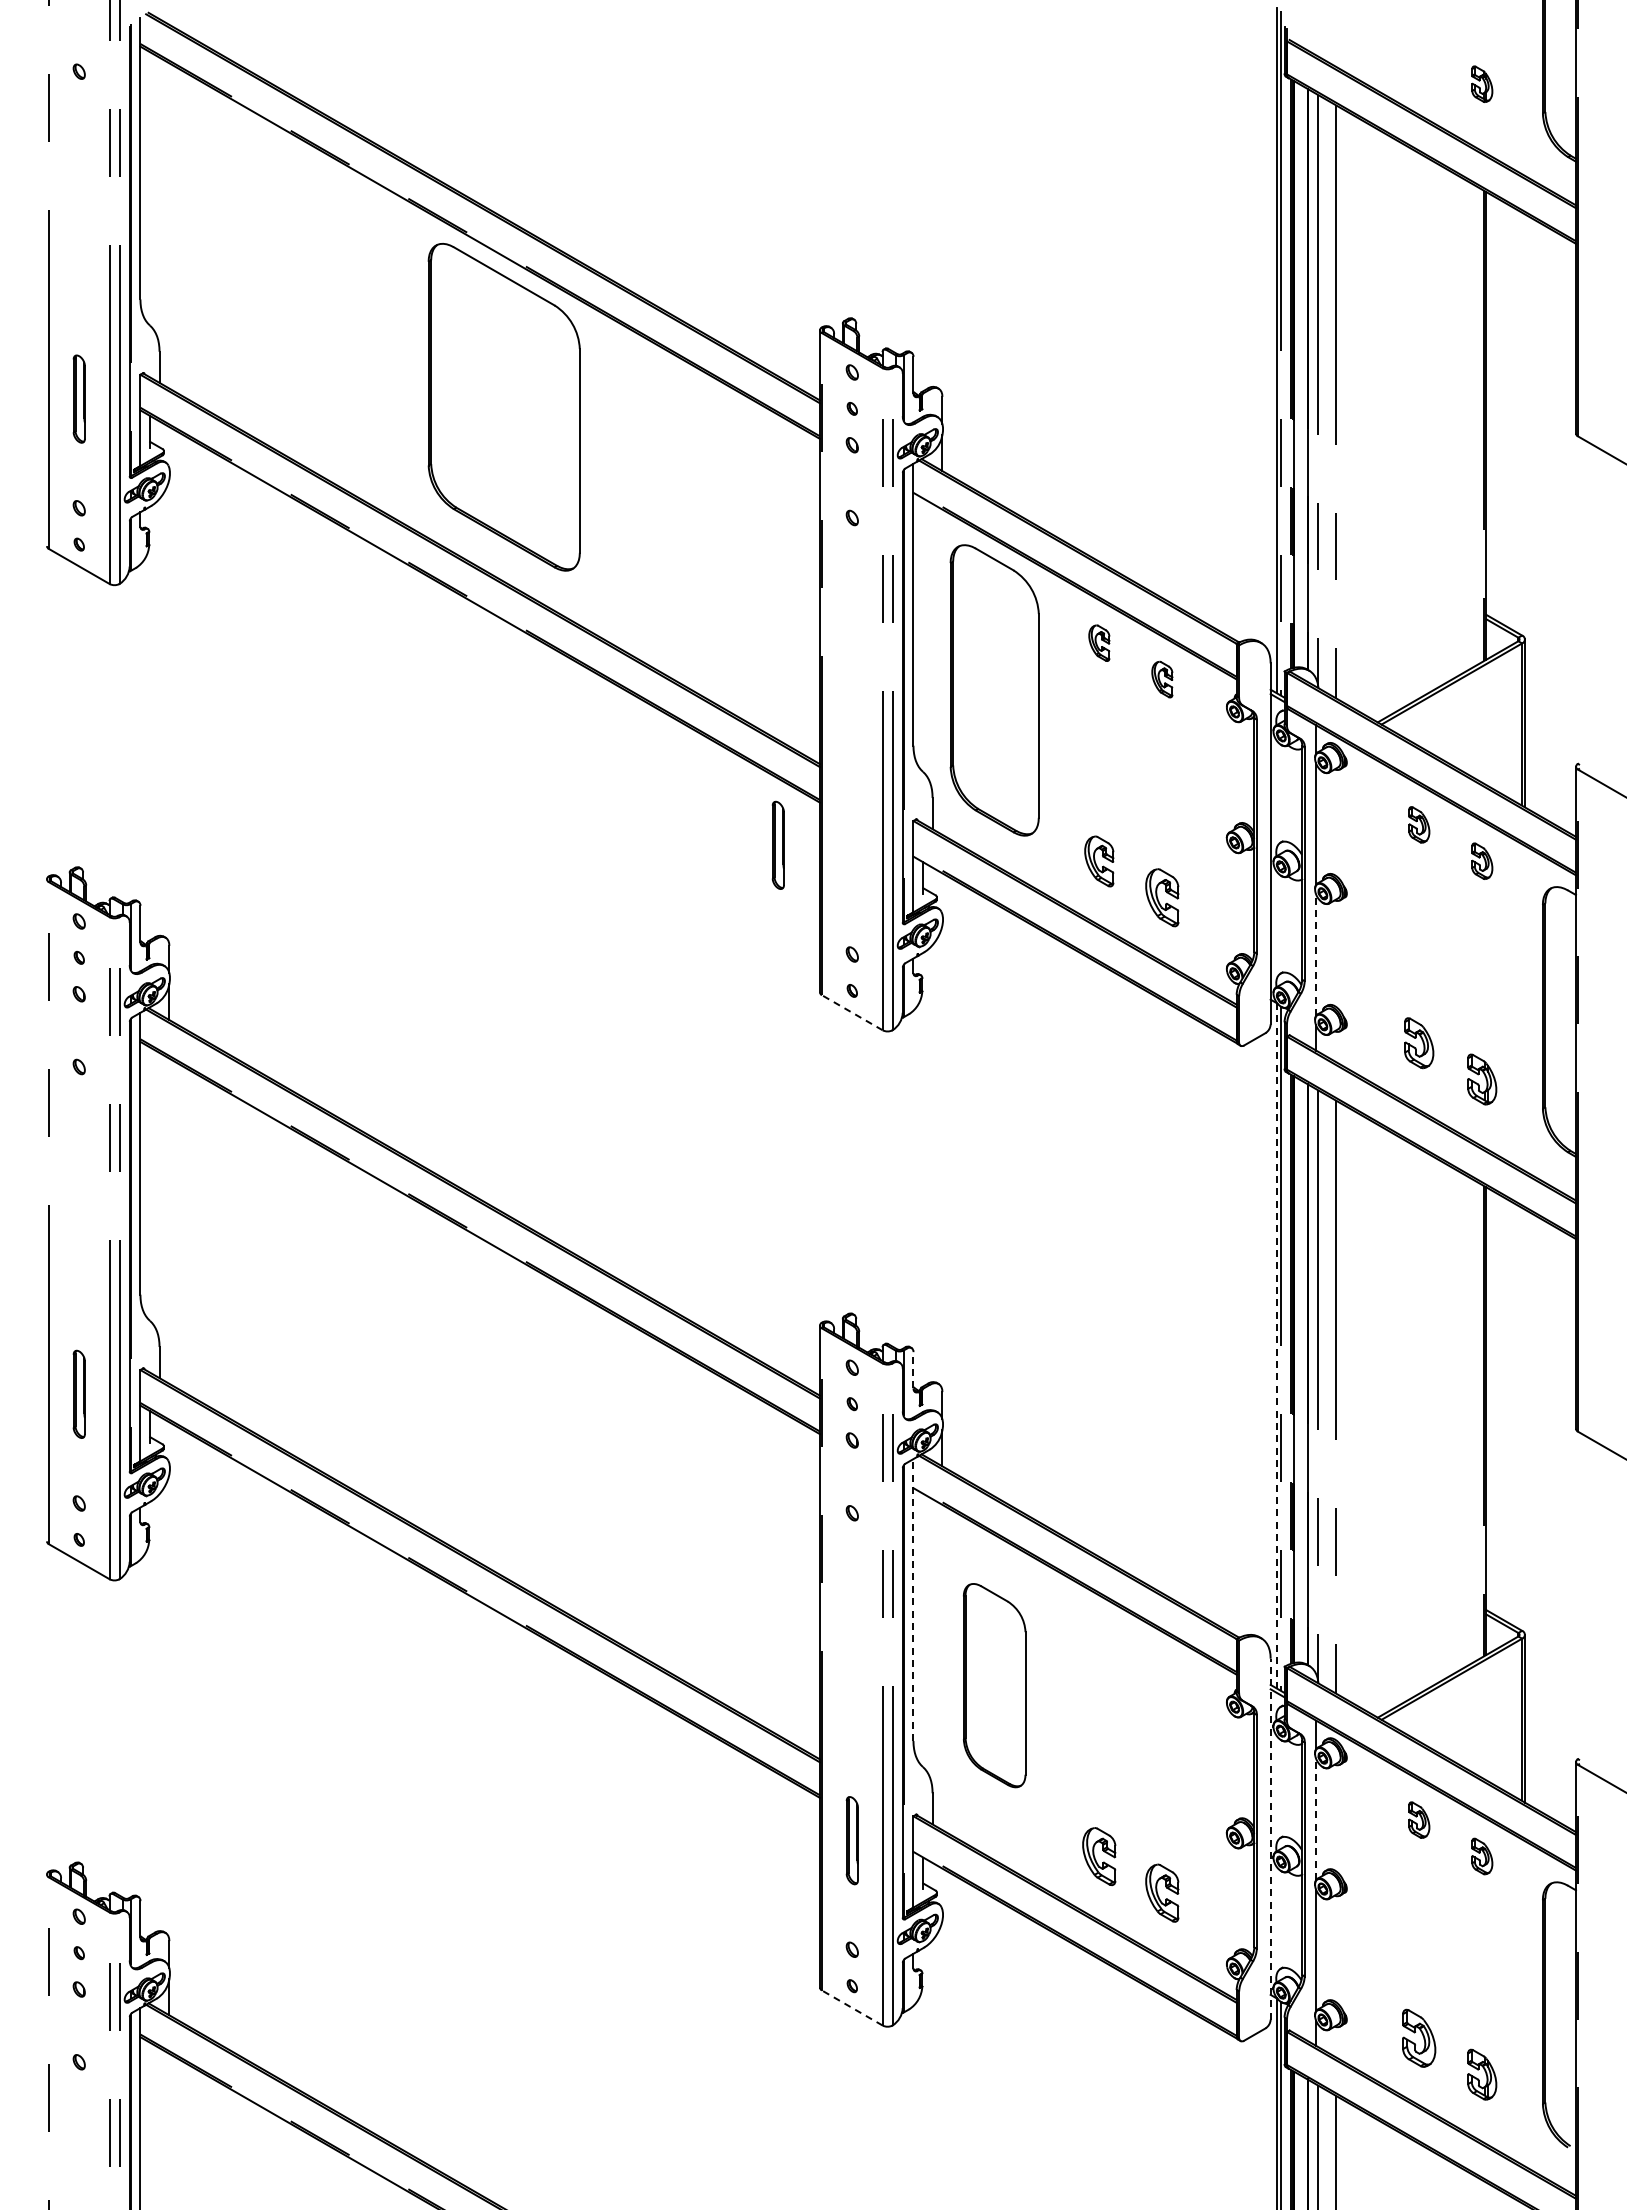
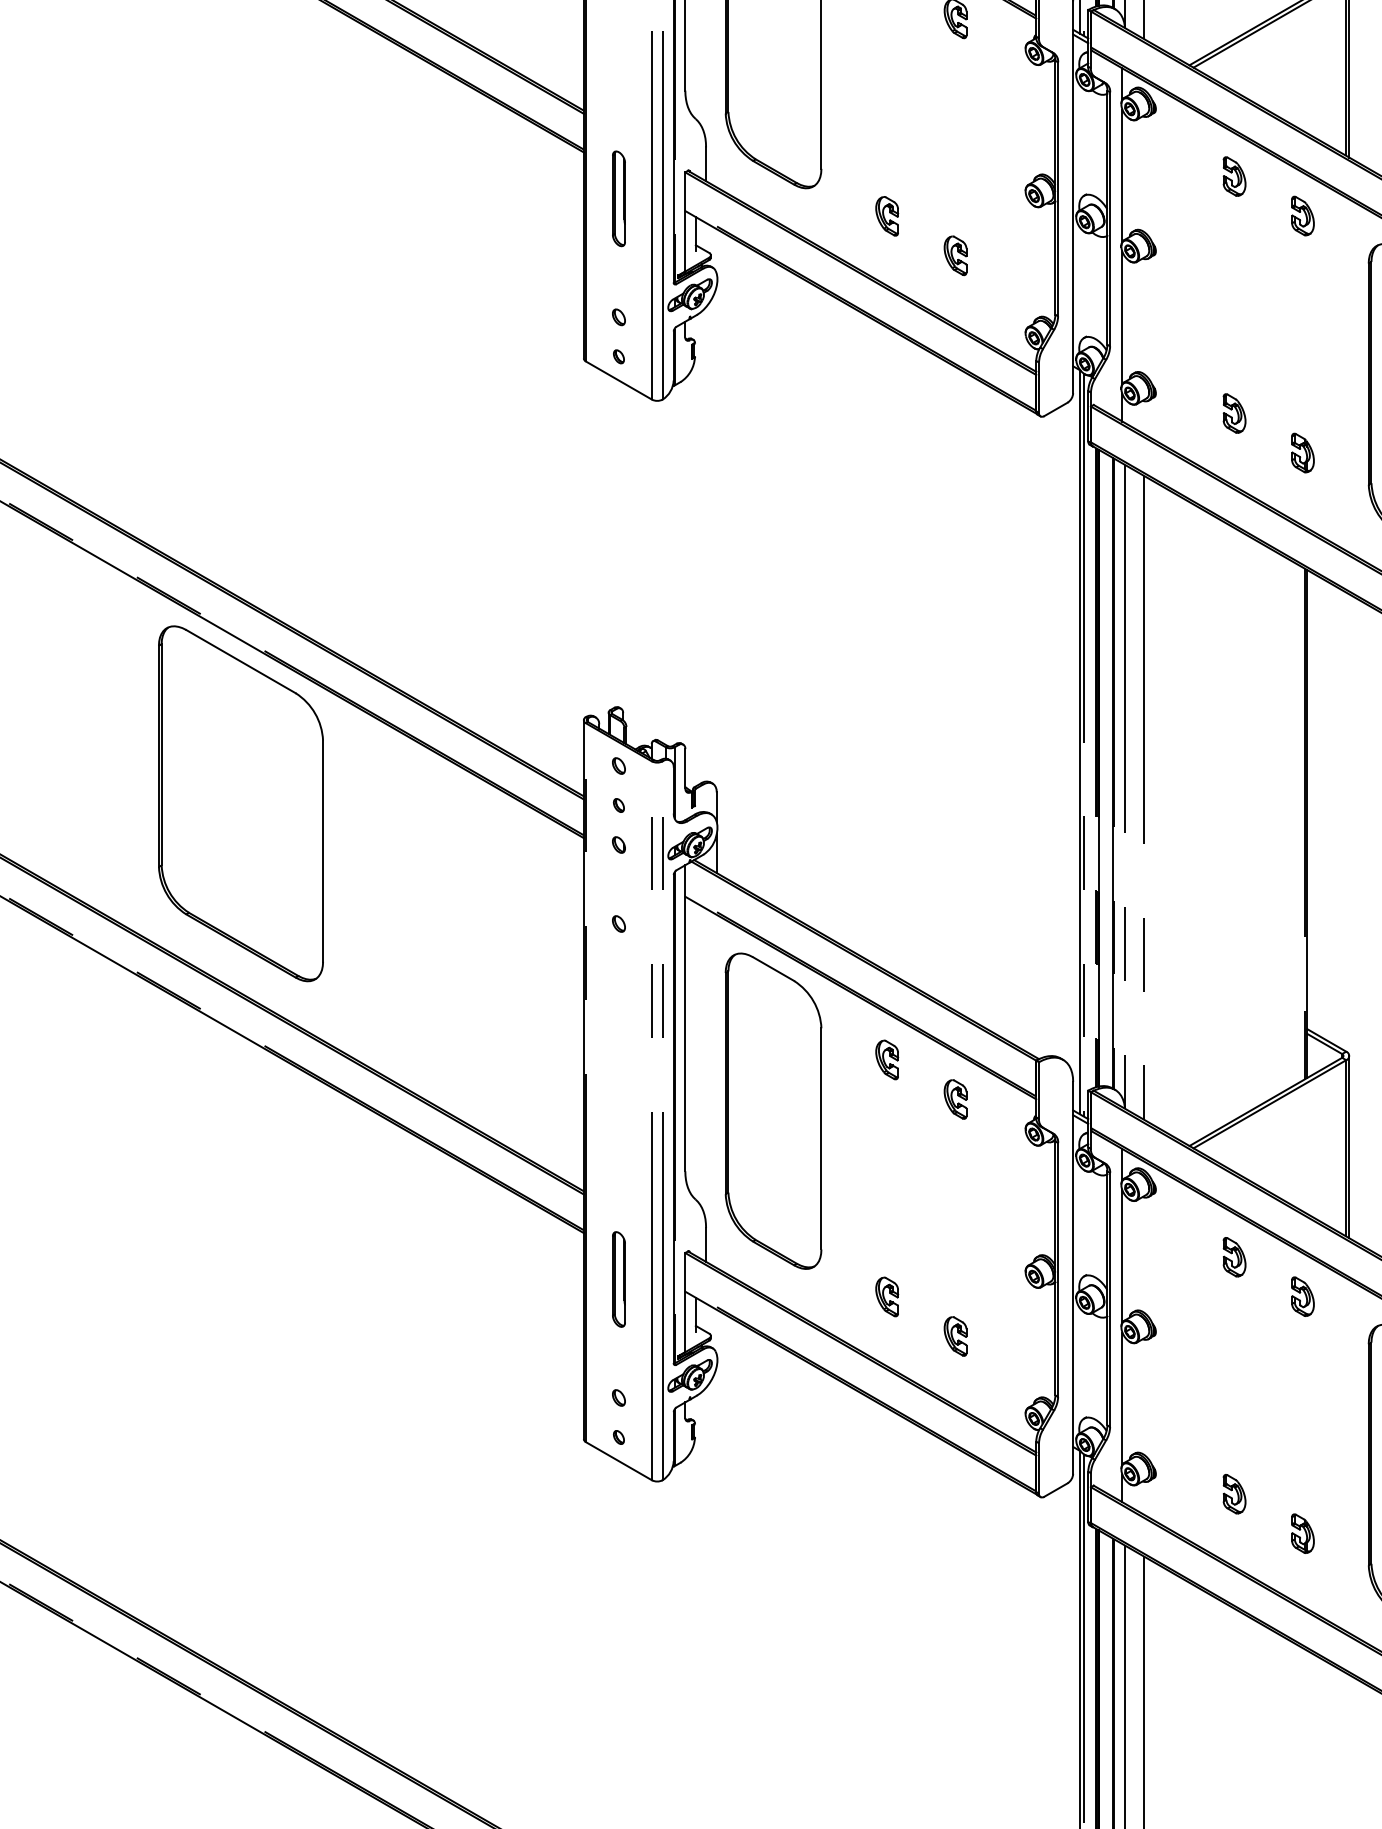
part: (777, 844) -> (618, 197), moved
part: (1099, 861) -> (887, 216), size x0.71
part: (1162, 897) -> (955, 255), size x0.62
line: (1316, 955) -> (1122, 318), dashed -> solid
line: (851, 1012) -> (618, 380), dashed -> solid
part: (1419, 1042) -> (1234, 412), size x0.71
part: (1482, 1079) -> (1303, 453), size x0.71
line: (1276, 1345) -> (1079, 741), dashed -> solid
line: (913, 1369) -> (685, 767), dashed -> solid
part: (503, 1402) -> (240, 803), added
line: (913, 1600) -> (685, 1018), dashed -> solid
part: (1099, 1638) -> (887, 1059), added
part: (1162, 1674) -> (955, 1099), added
part: (994, 1685) -> (773, 1111), size x1.43
line: (1316, 1819) -> (1122, 1256), dashed -> solid
line: (1270, 1838) -> (1073, 1277), dashed -> solid
part: (1099, 1856) -> (887, 1296), size x0.62
part: (1162, 1892) -> (955, 1335), size x0.62
line: (851, 2007) -> (618, 1460), dashed -> solid
part: (1419, 2038) -> (1234, 1494), size x0.62
part: (1482, 2074) -> (1303, 1533), size x0.71

